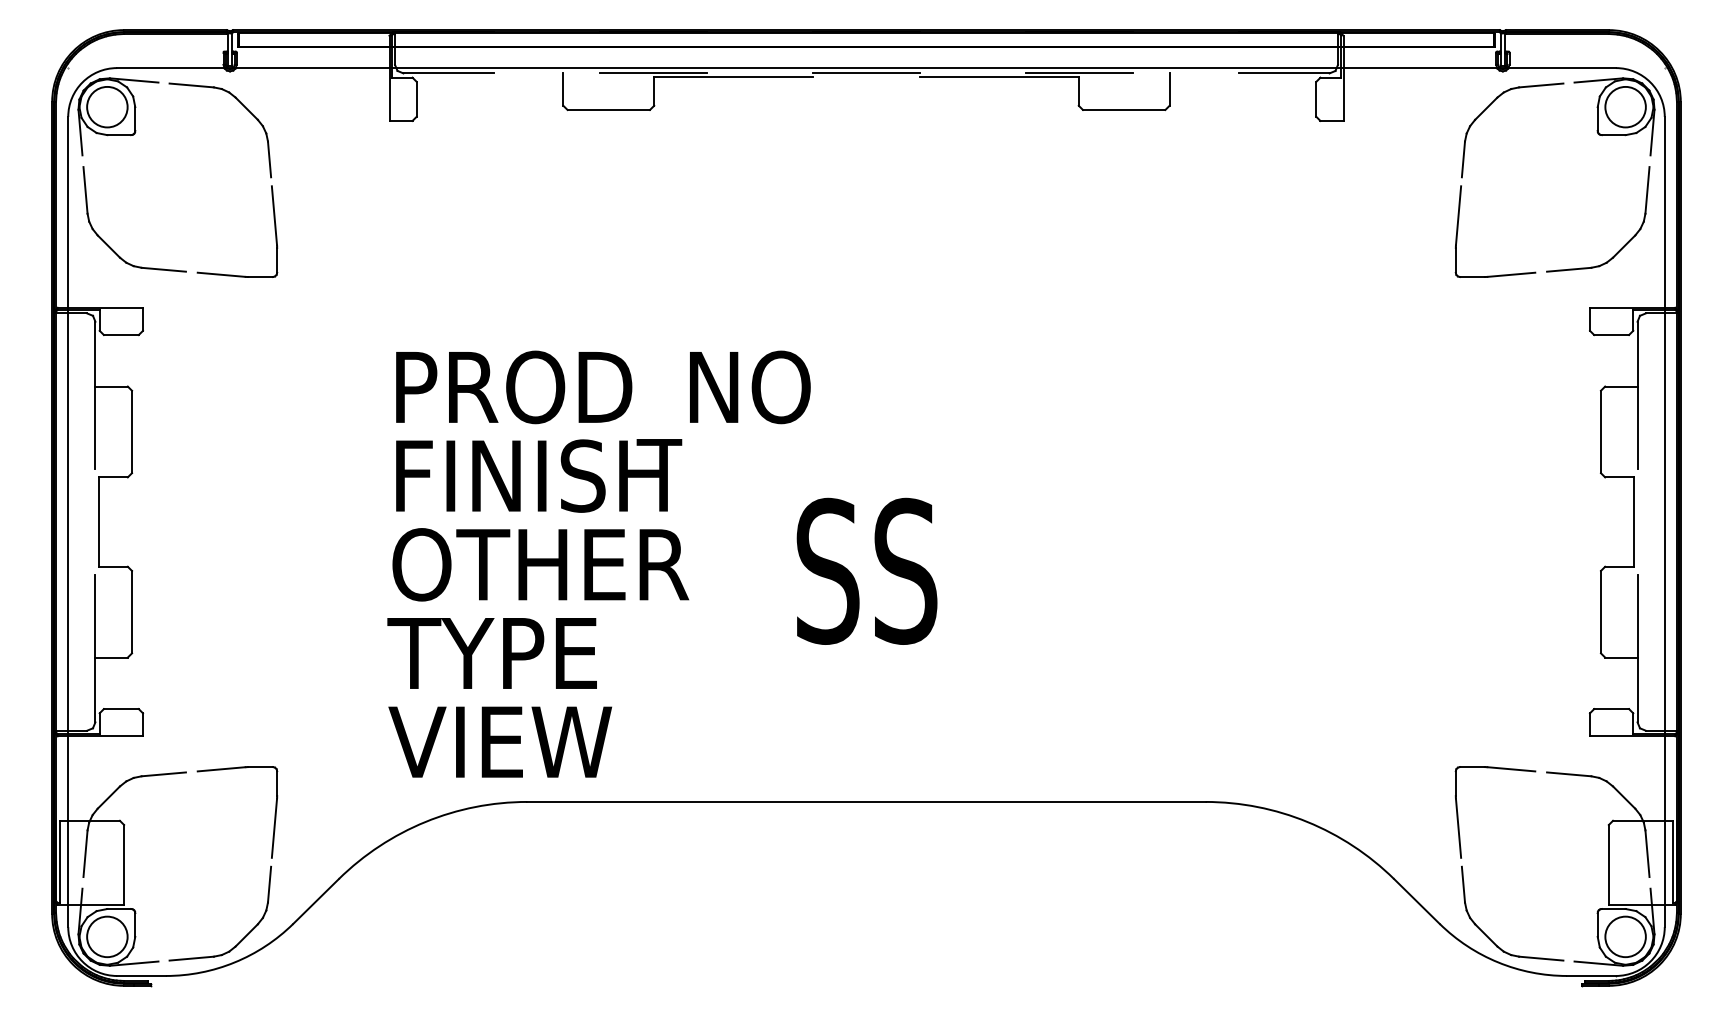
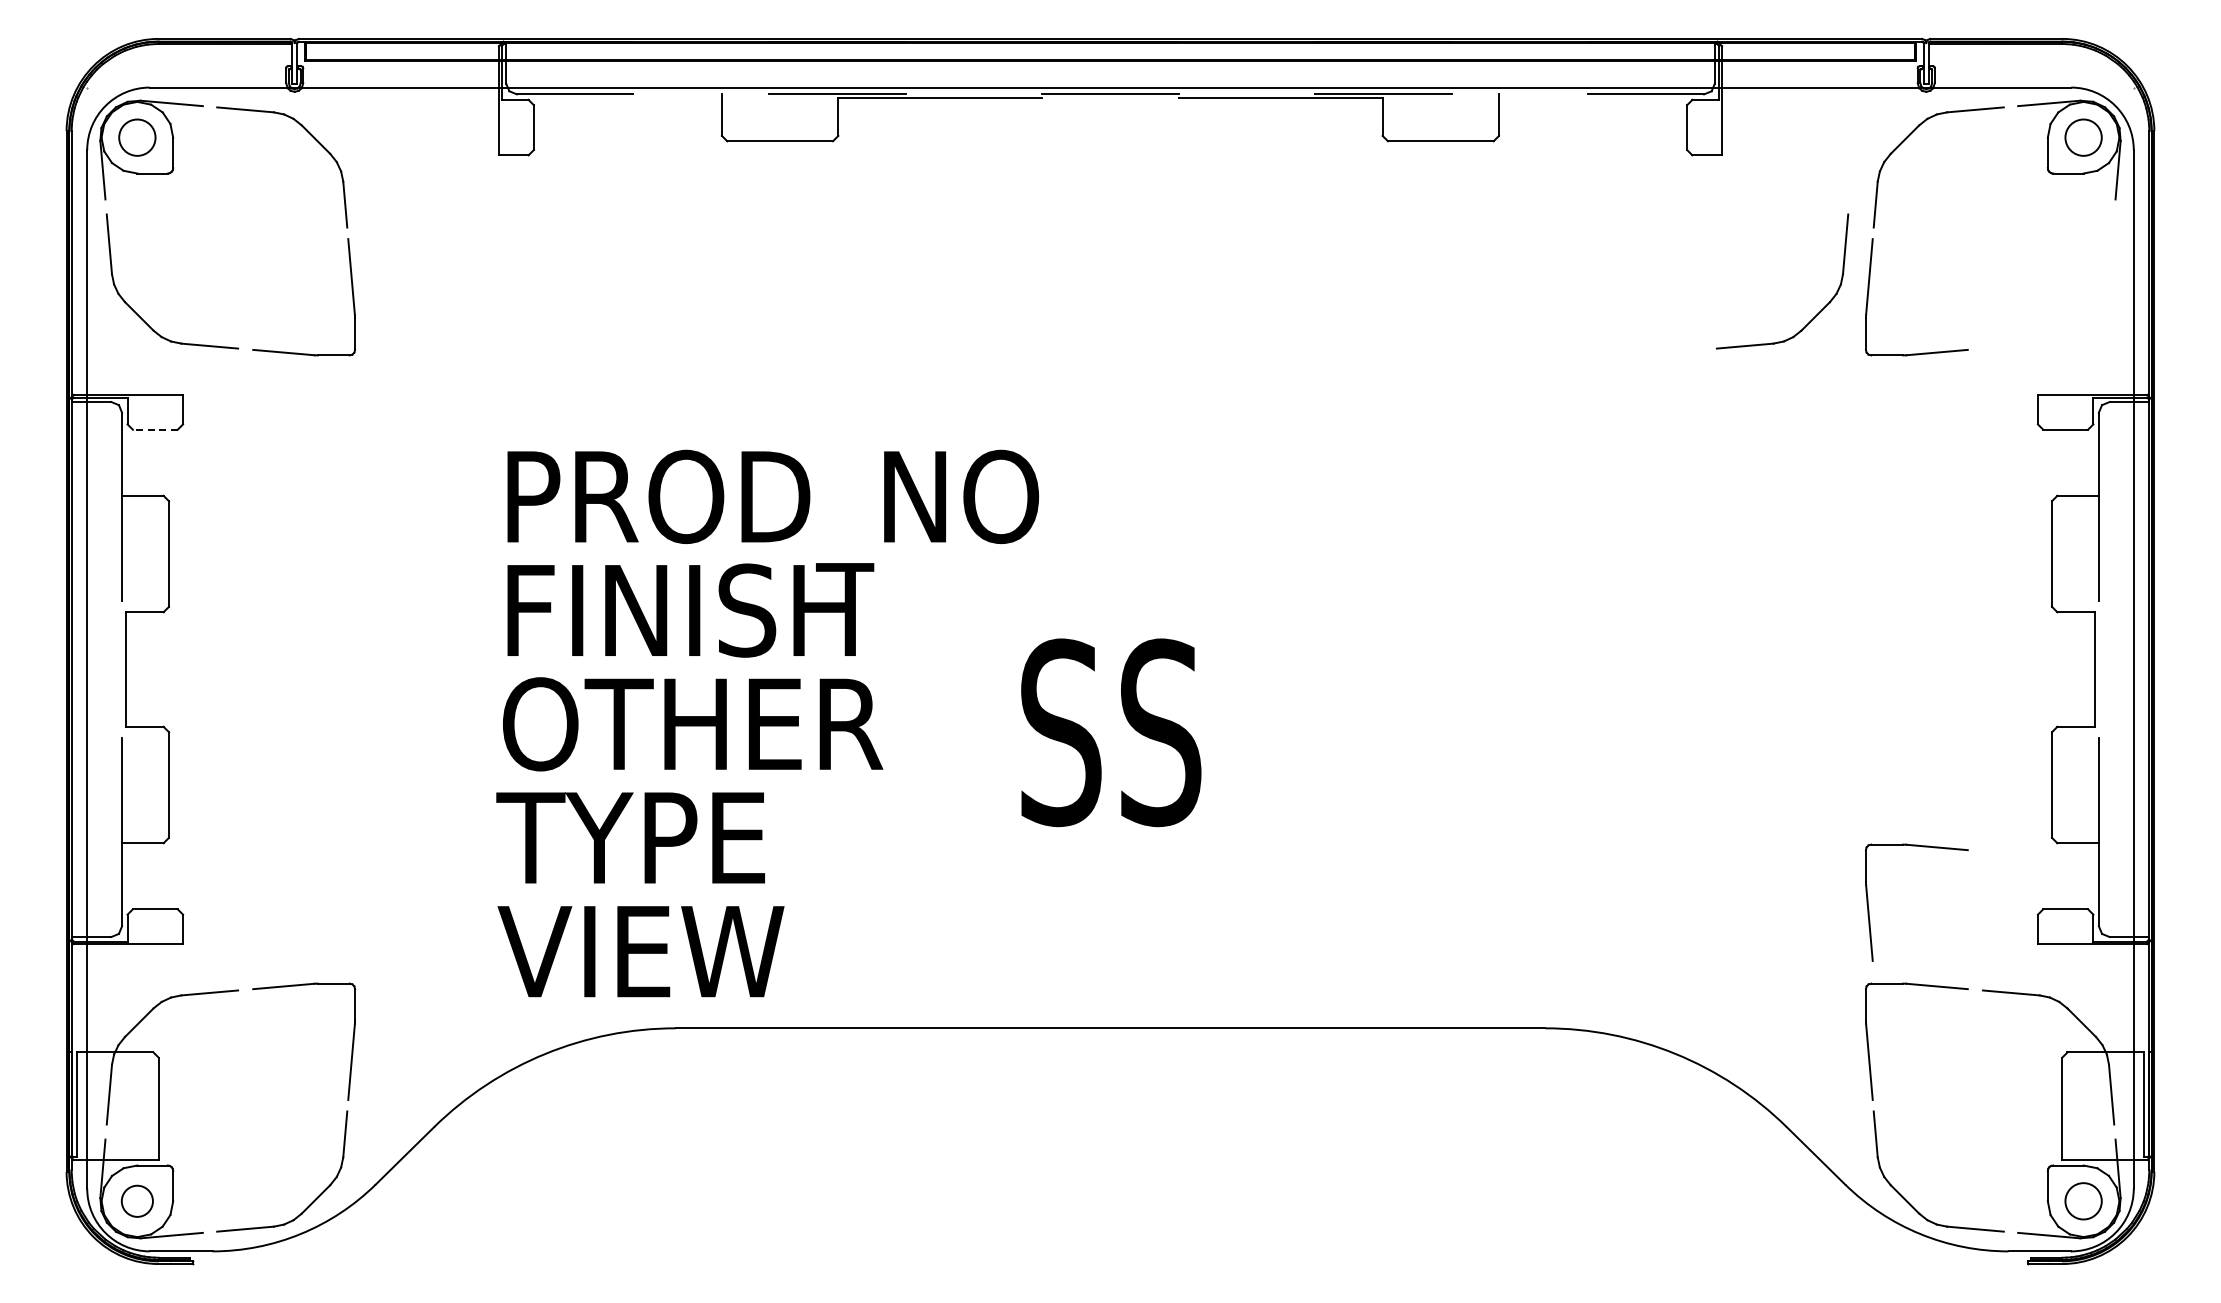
circle: (107, 107) -> (137, 137), size x0.7
circle: (1625, 107) -> (2083, 137), size x0.7
part: (1624, 245) -> (1816, 314), moved
line: (120, 334) -> (154, 429), solid -> dashed
part: (1458, 708) -> (1869, 908), added
circle: (107, 937) -> (137, 1201), size x0.6
circle: (1625, 937) -> (2083, 1201), size x0.7

